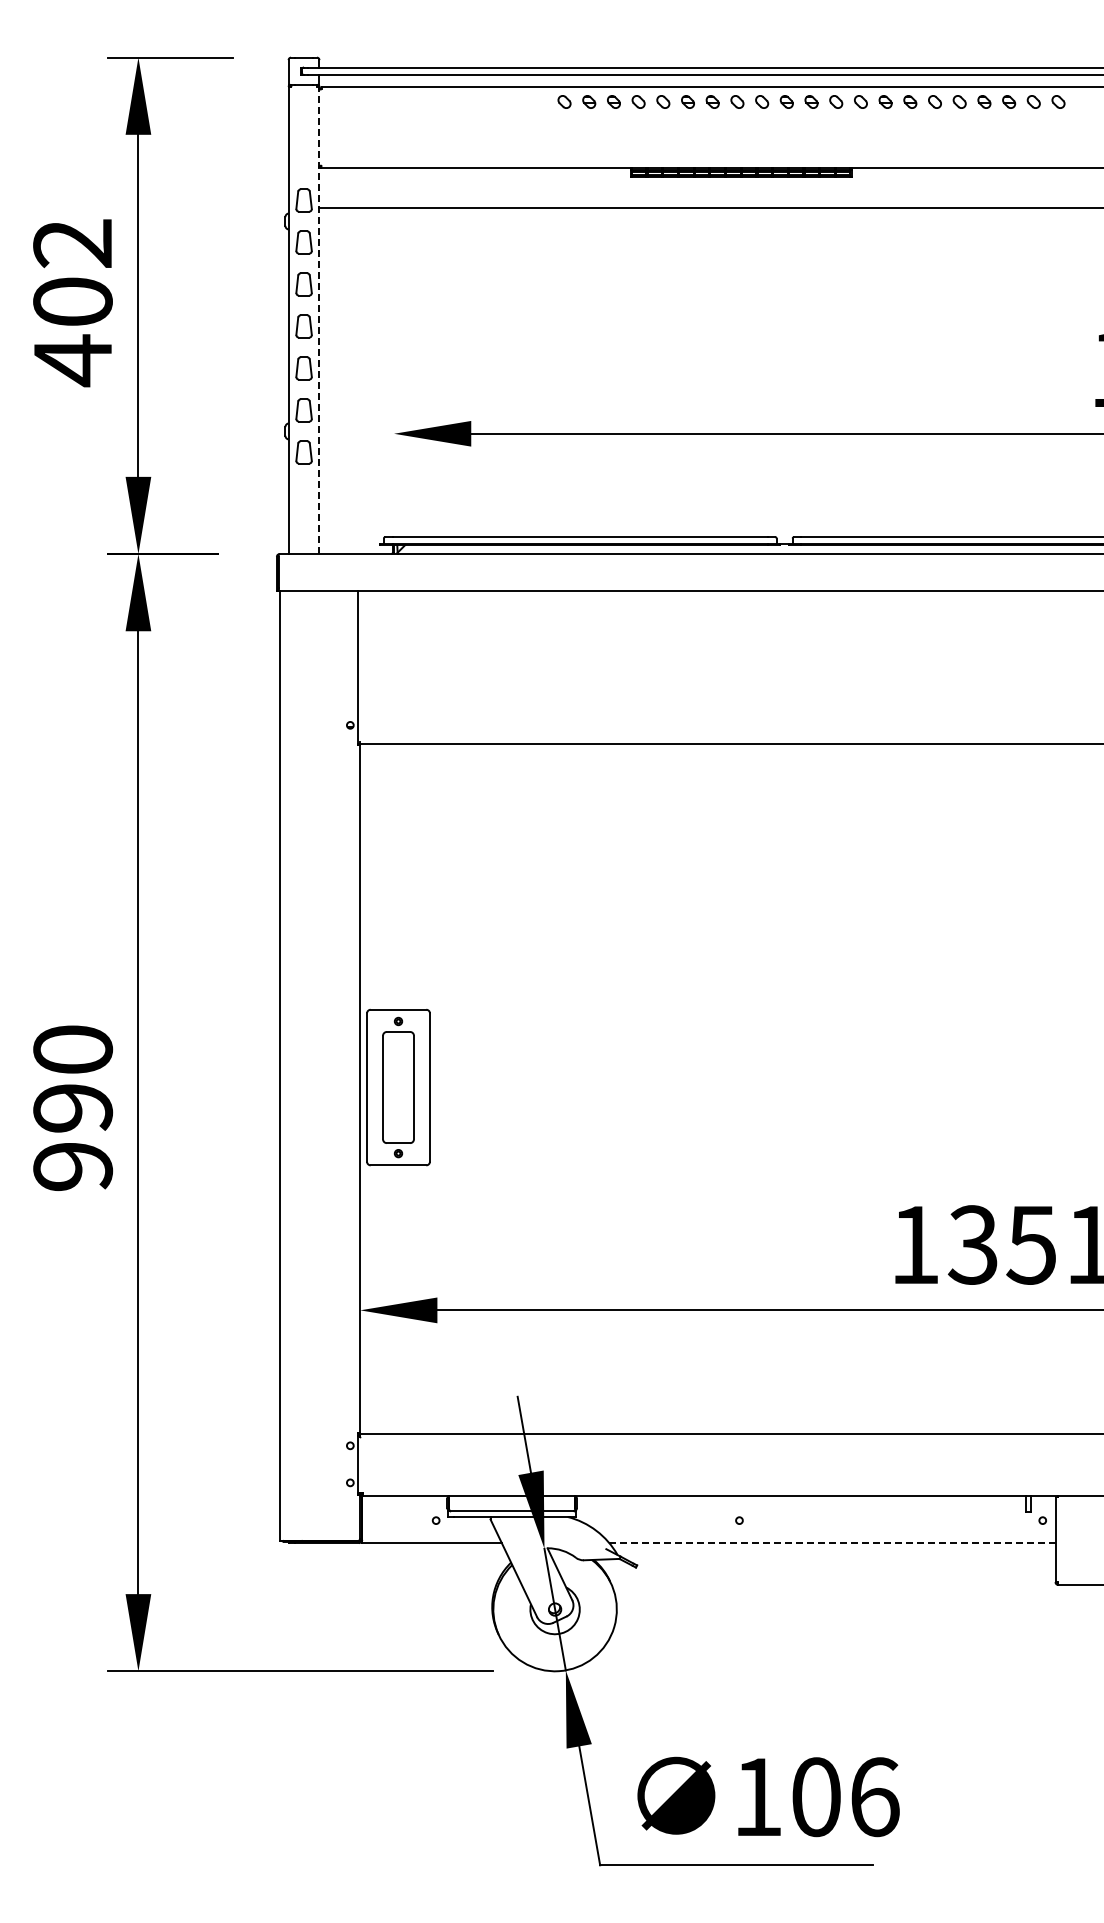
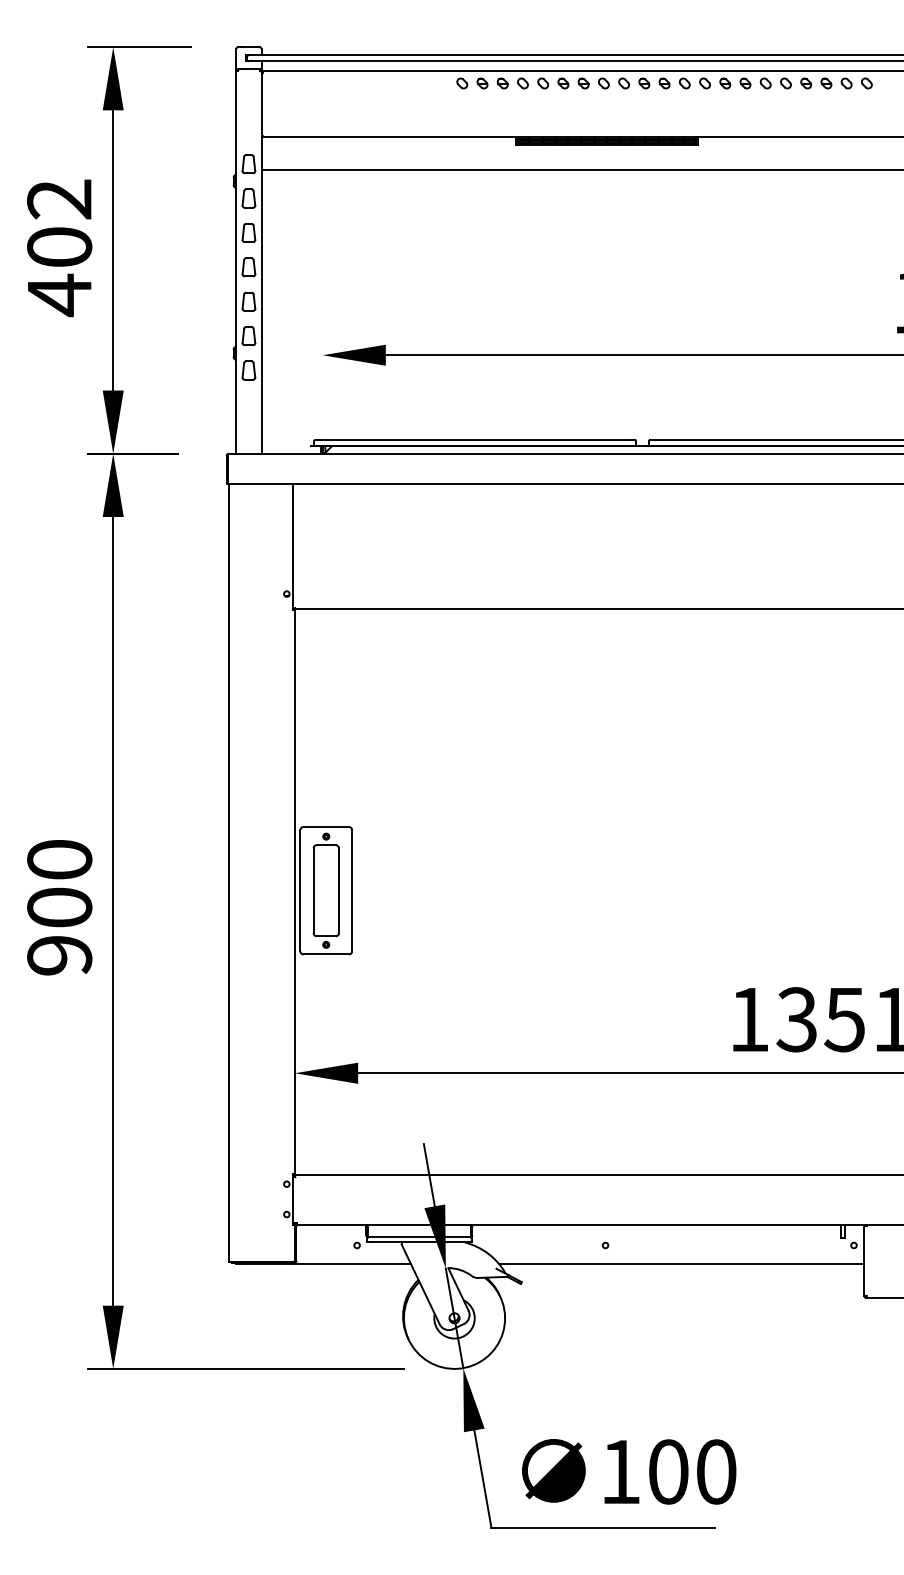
line: (319, 320) -> (261, 262), dashed -> solid
text: (73, 1108) -> (60, 907), 990 -> 900
line: (831, 1543) -> (680, 1264), dashed -> solid
text: (875, 1797) -> (716, 1472), 106 -> 100

